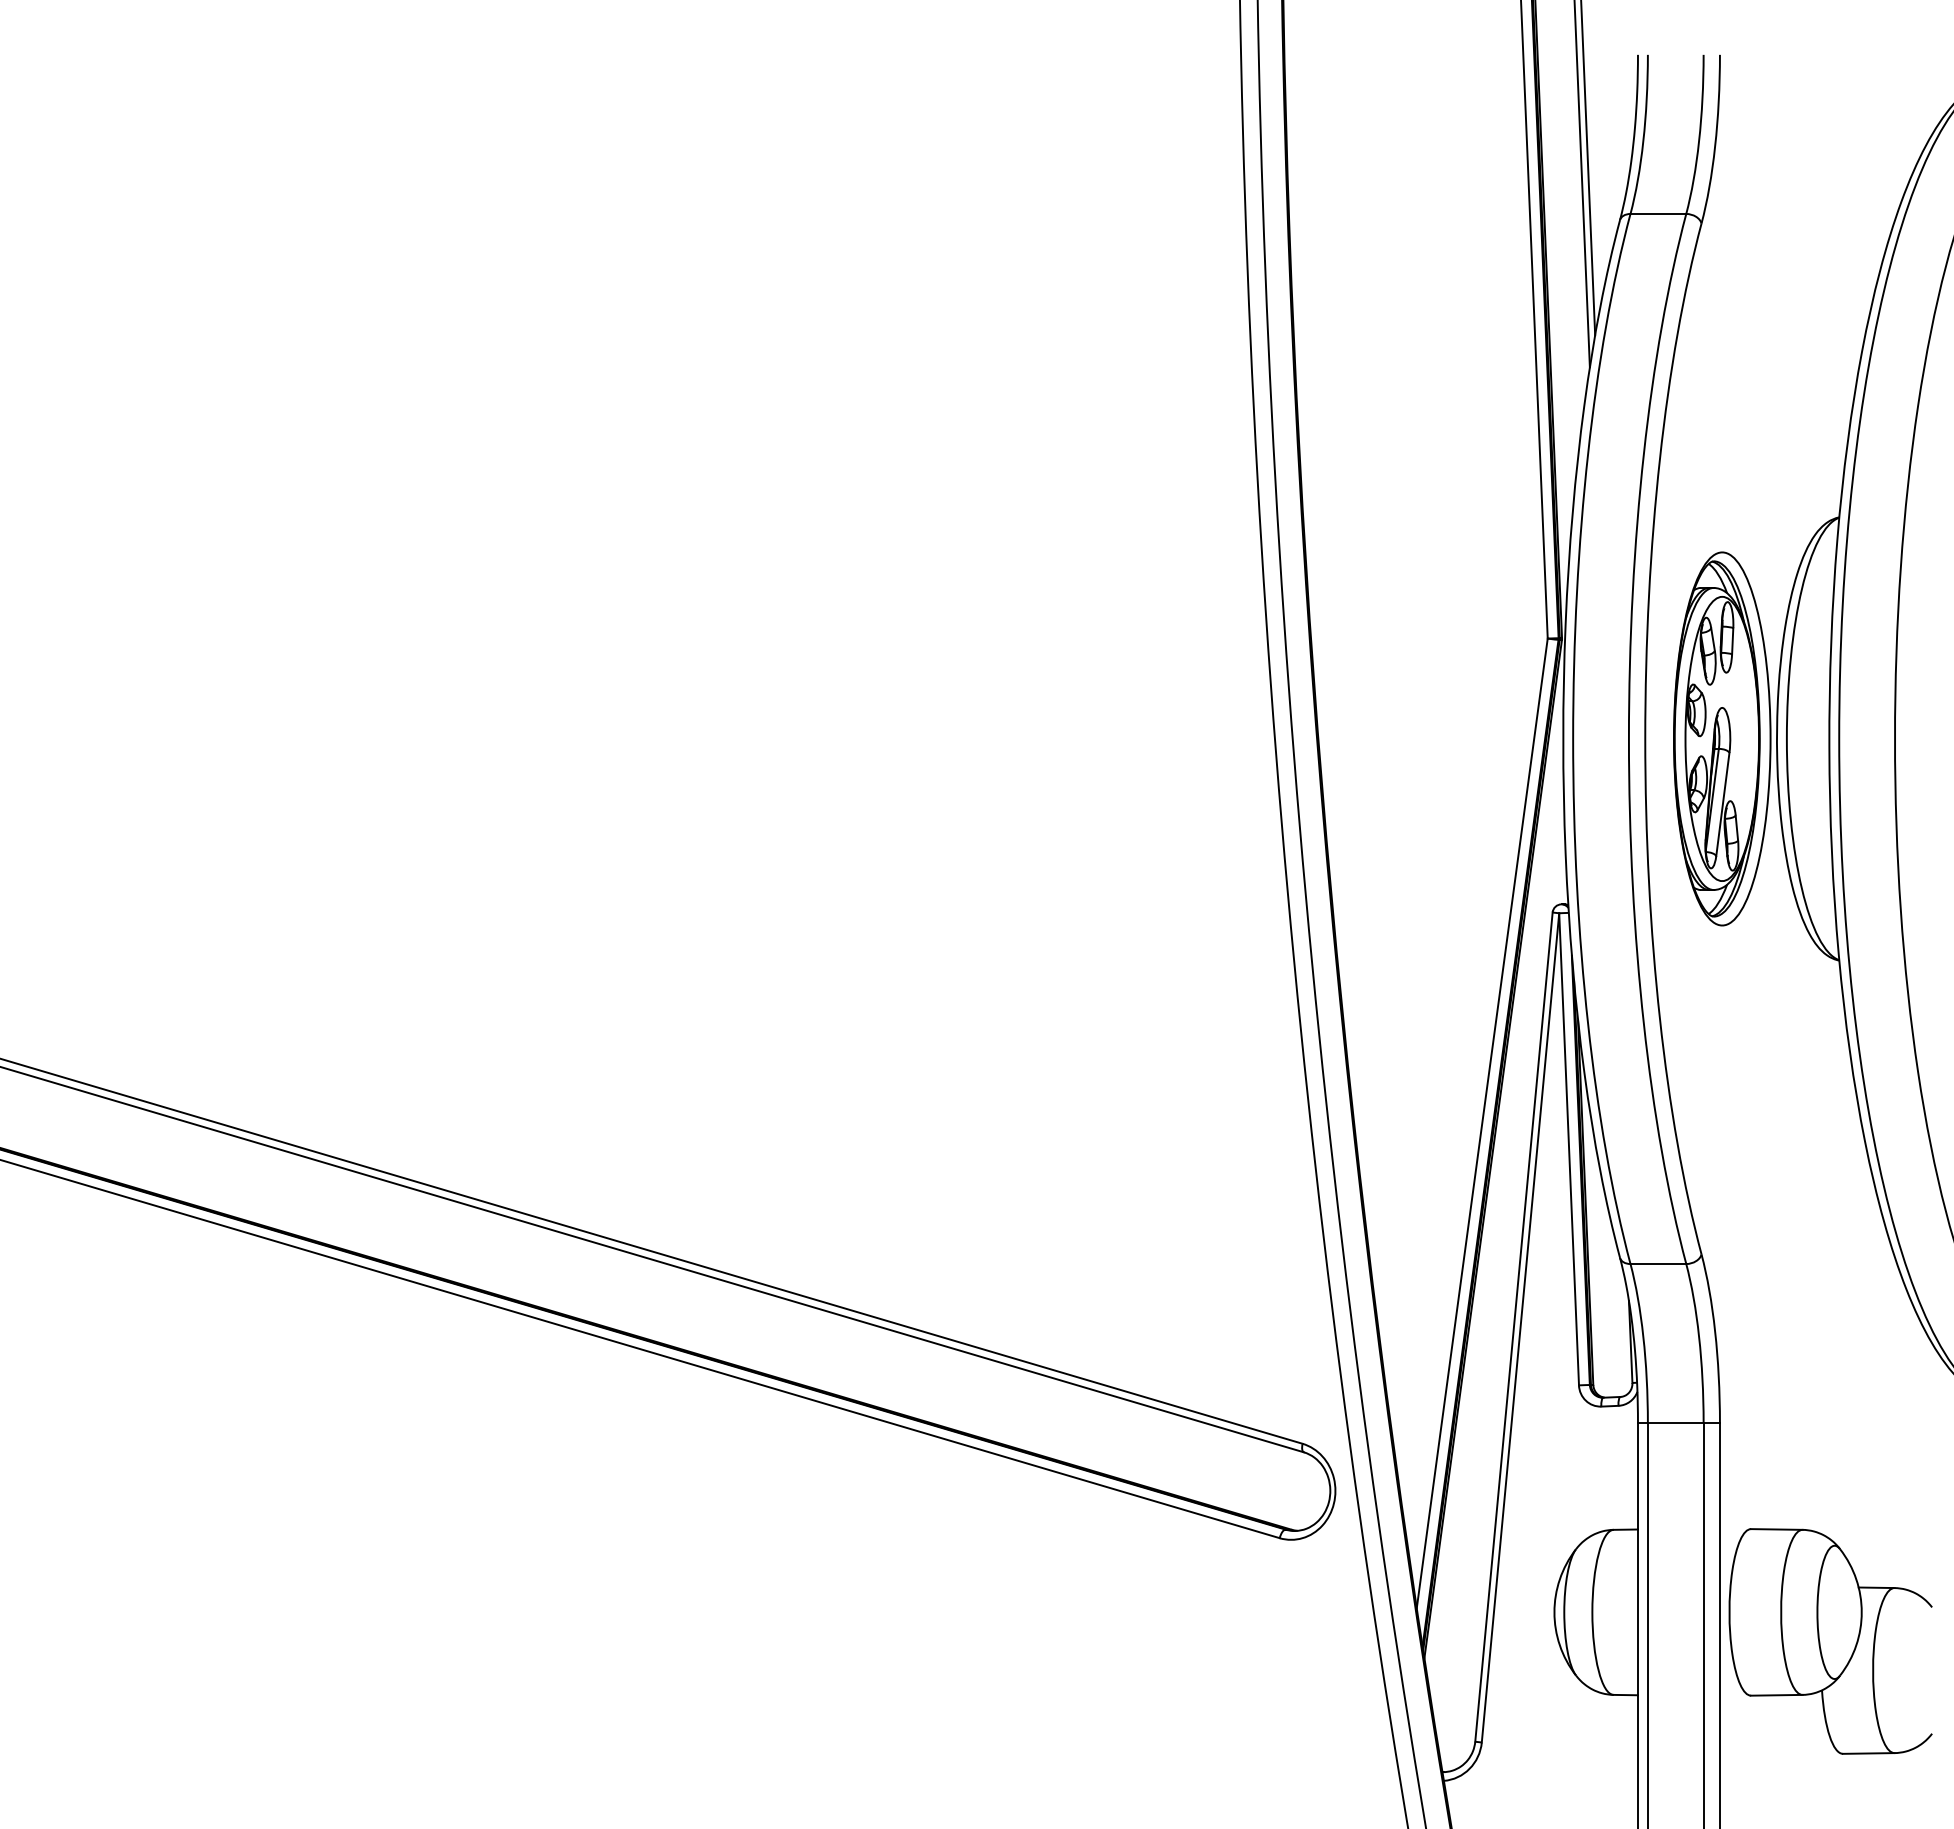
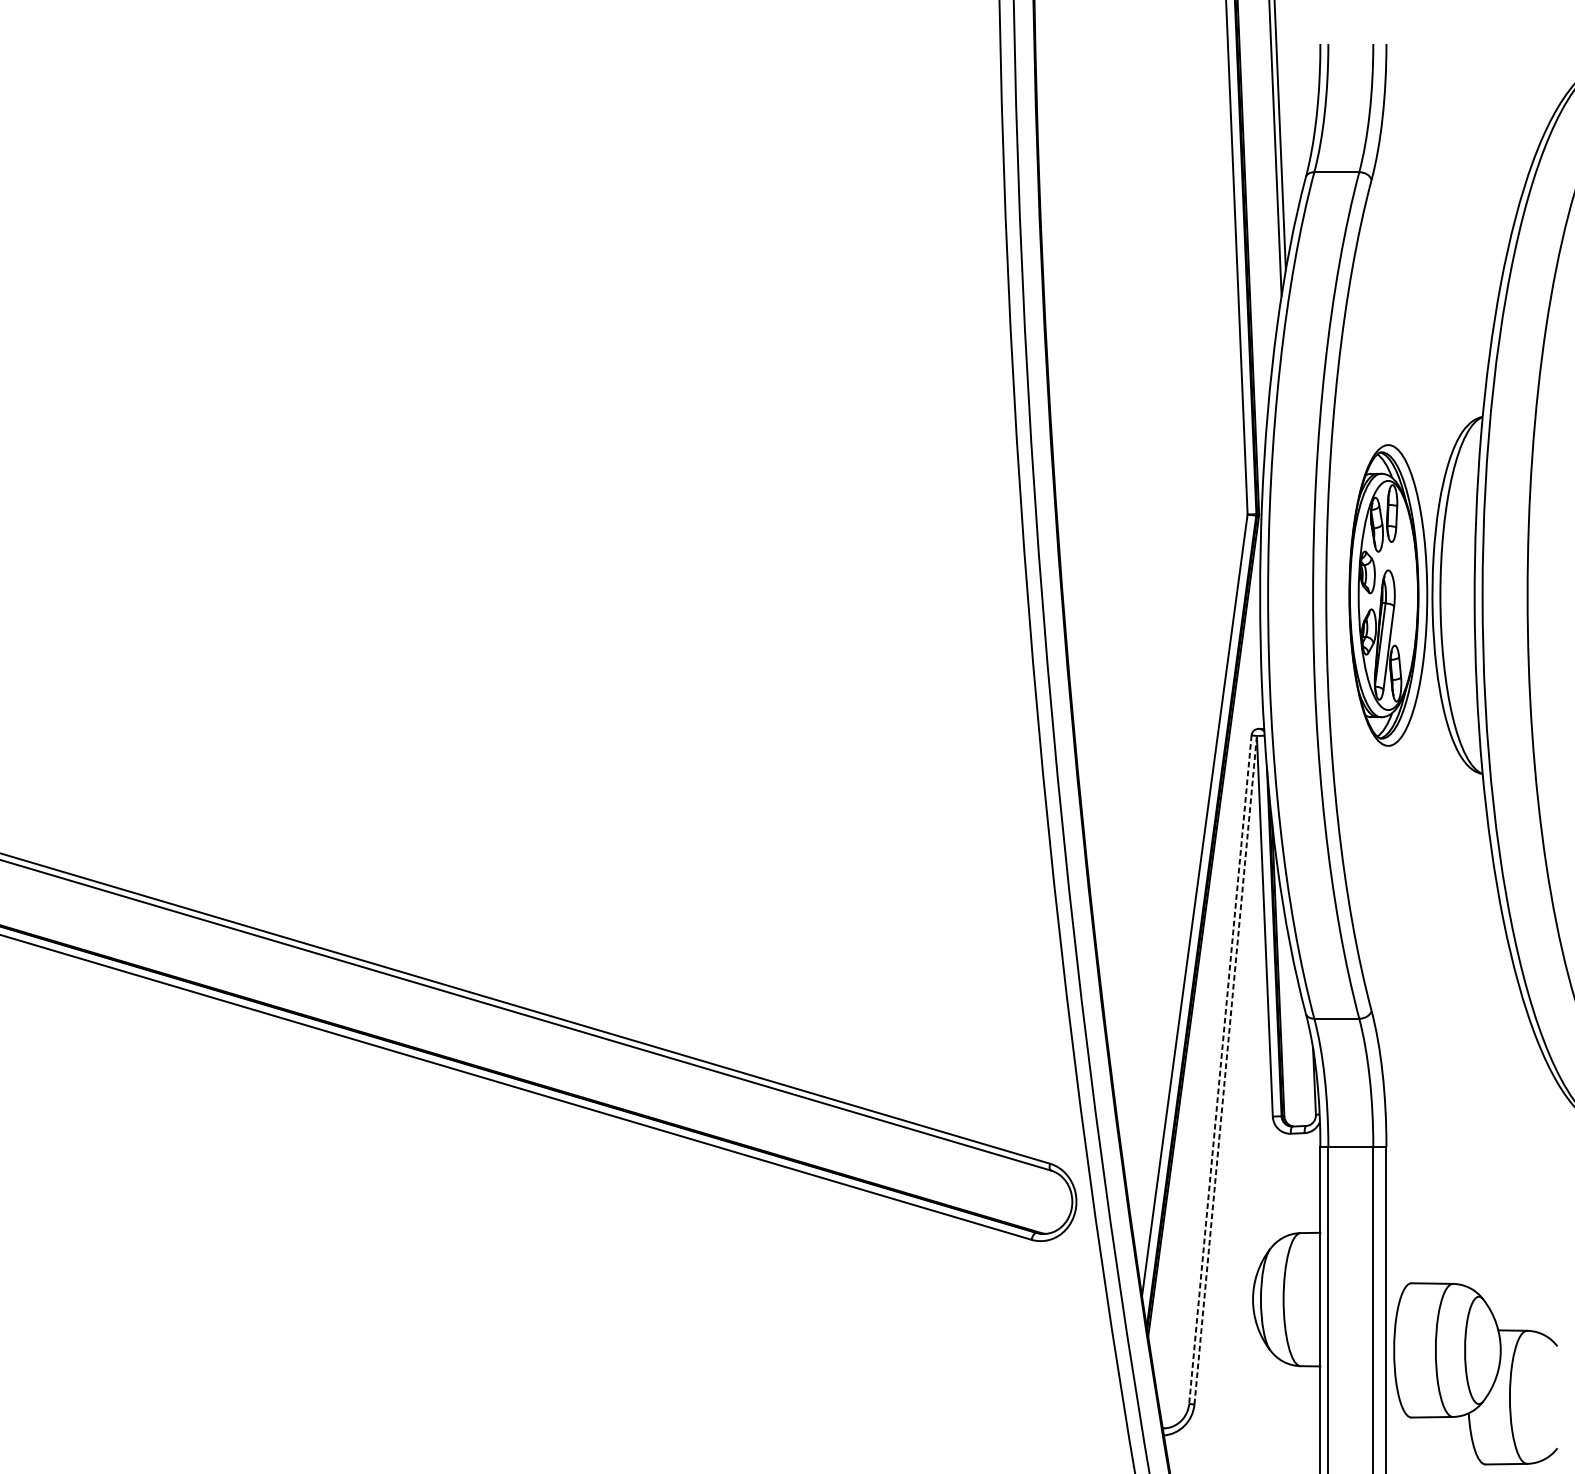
line: (1513, 1327) -> (1220, 1069), solid -> dashed
line: (1520, 1327) -> (1225, 1069), solid -> dashed
part: (1830, 1641) -> (1475, 1373), moved

